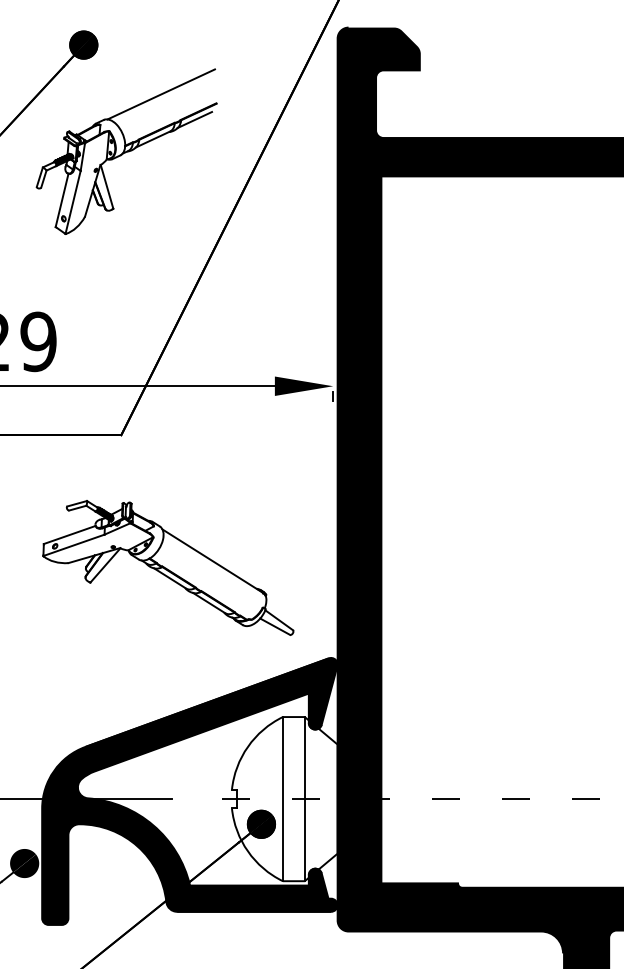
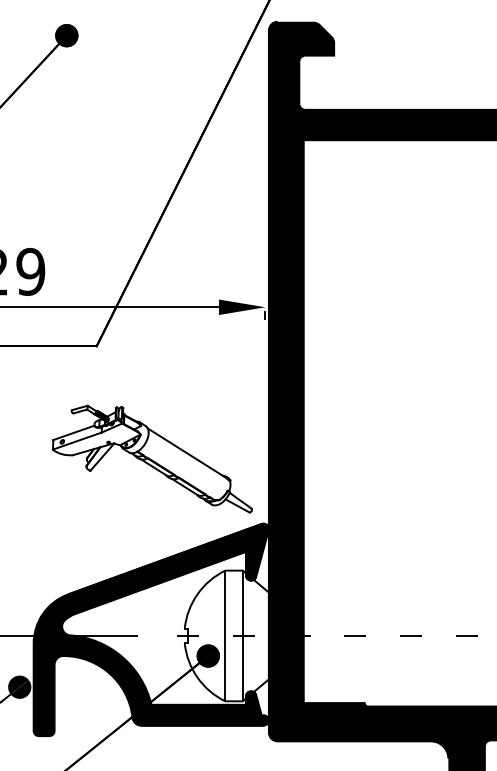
part: (126, 151) -> (100, 120), removed
part: (168, 567) -> (152, 458), moved

